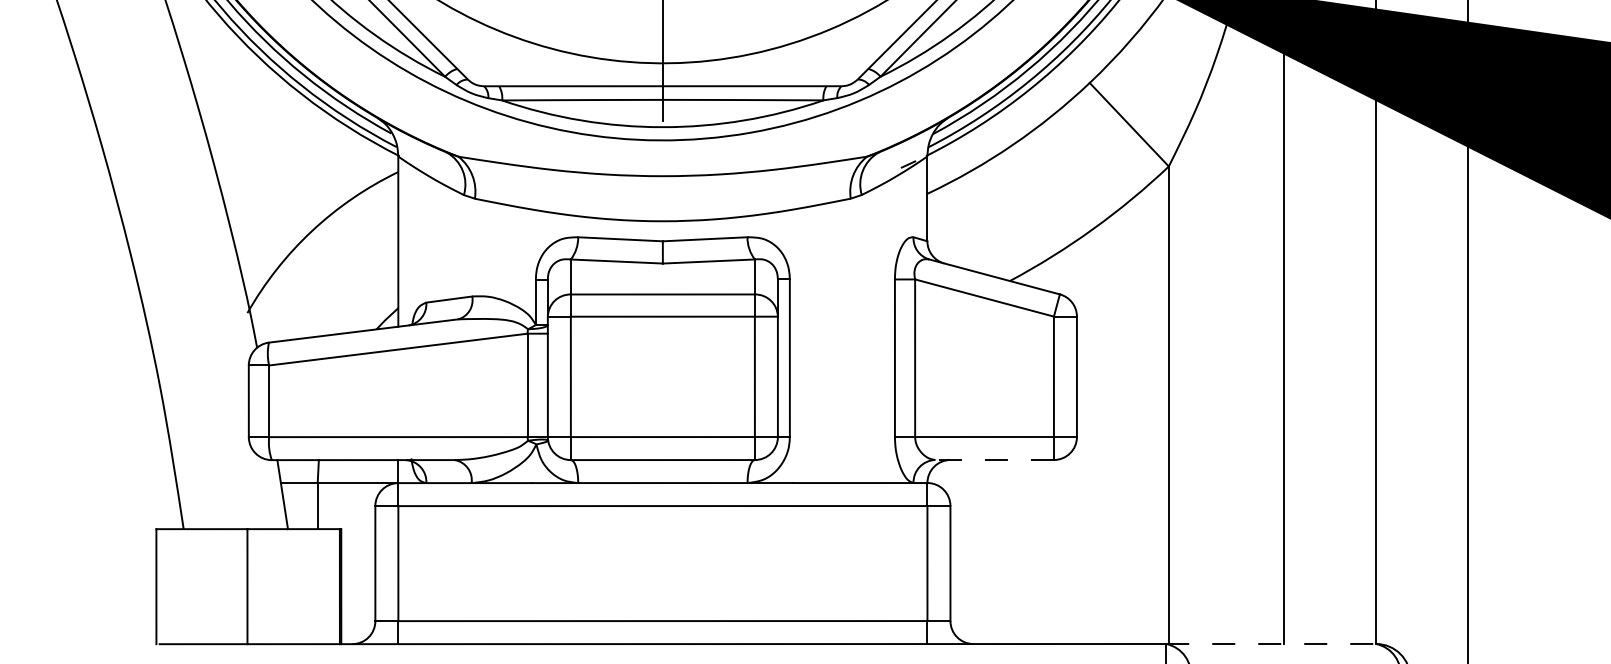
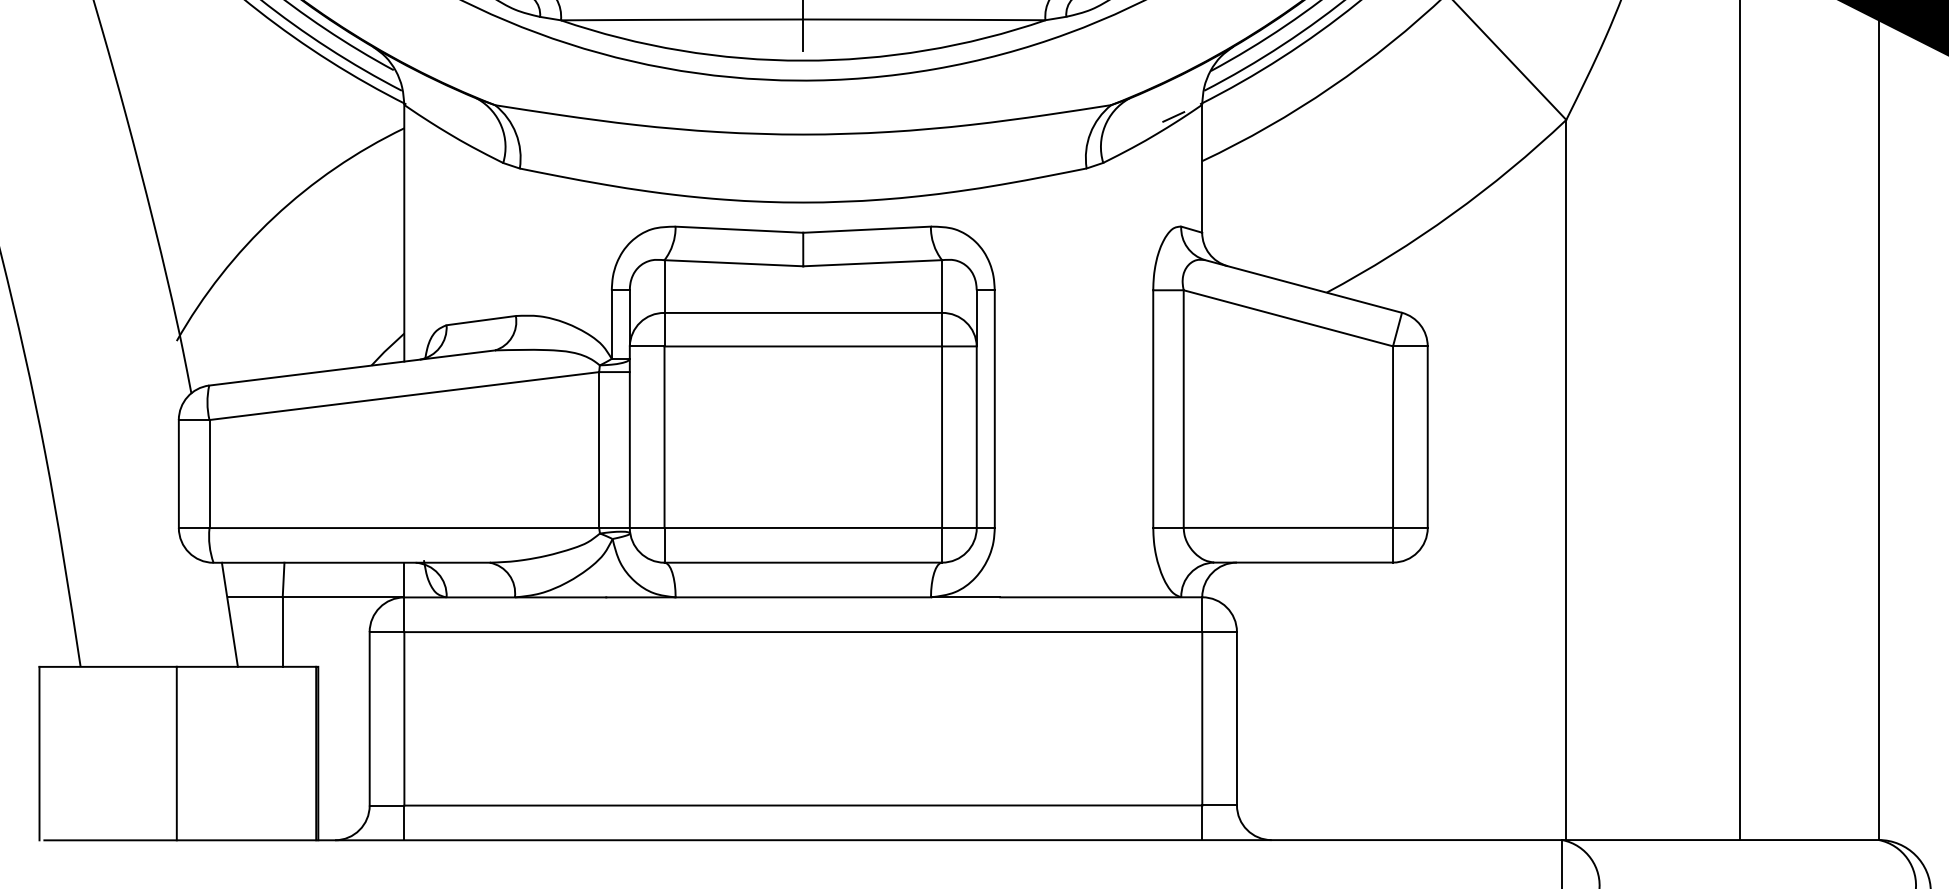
line: (994, 460) -> (1303, 563), dashed -> solid
line: (1271, 643) -> (1721, 839), dashed -> solid

